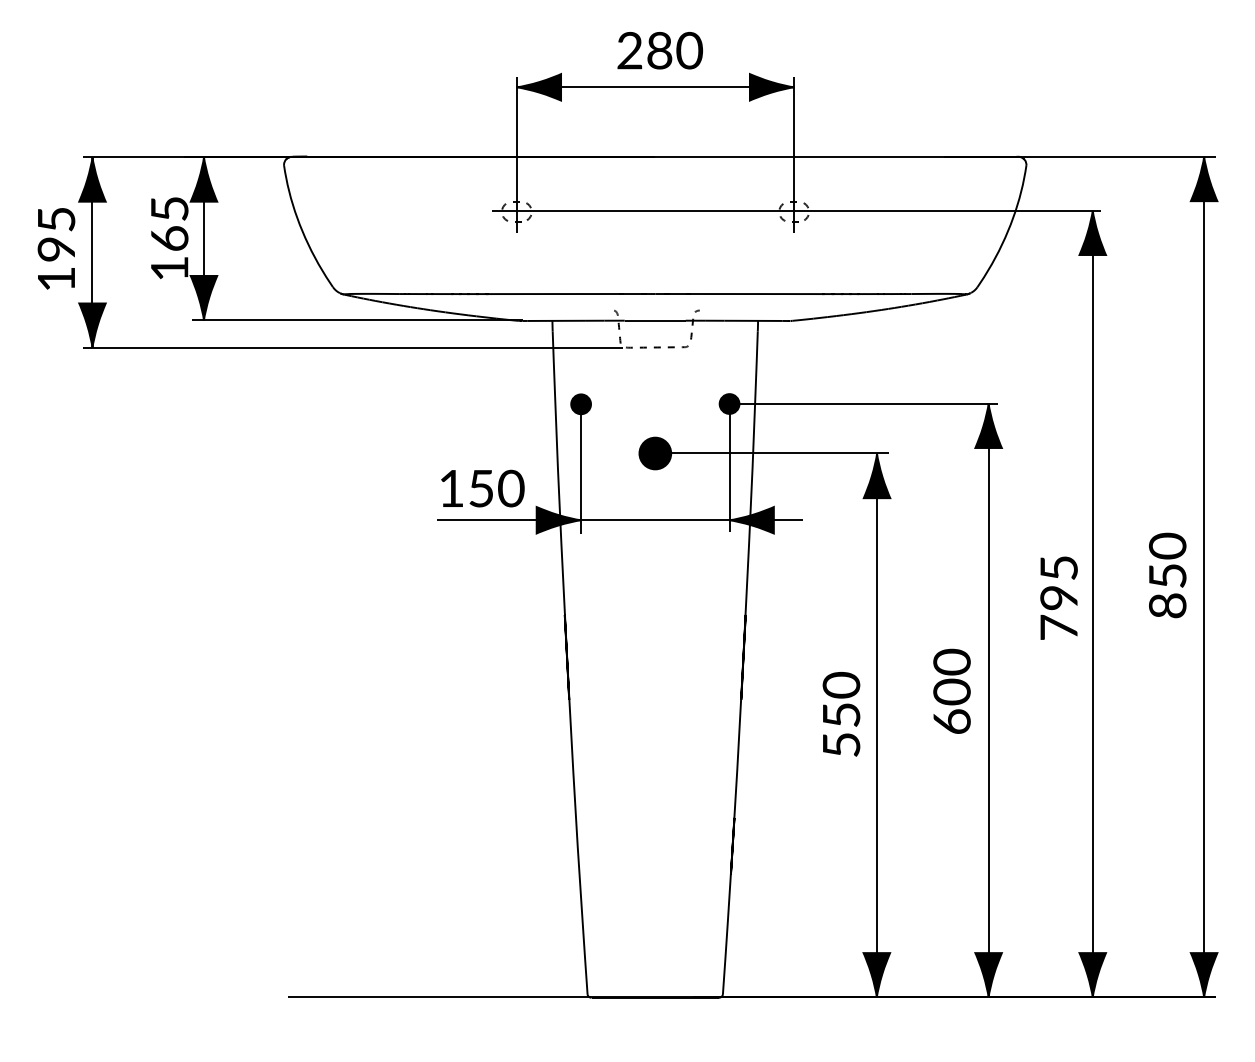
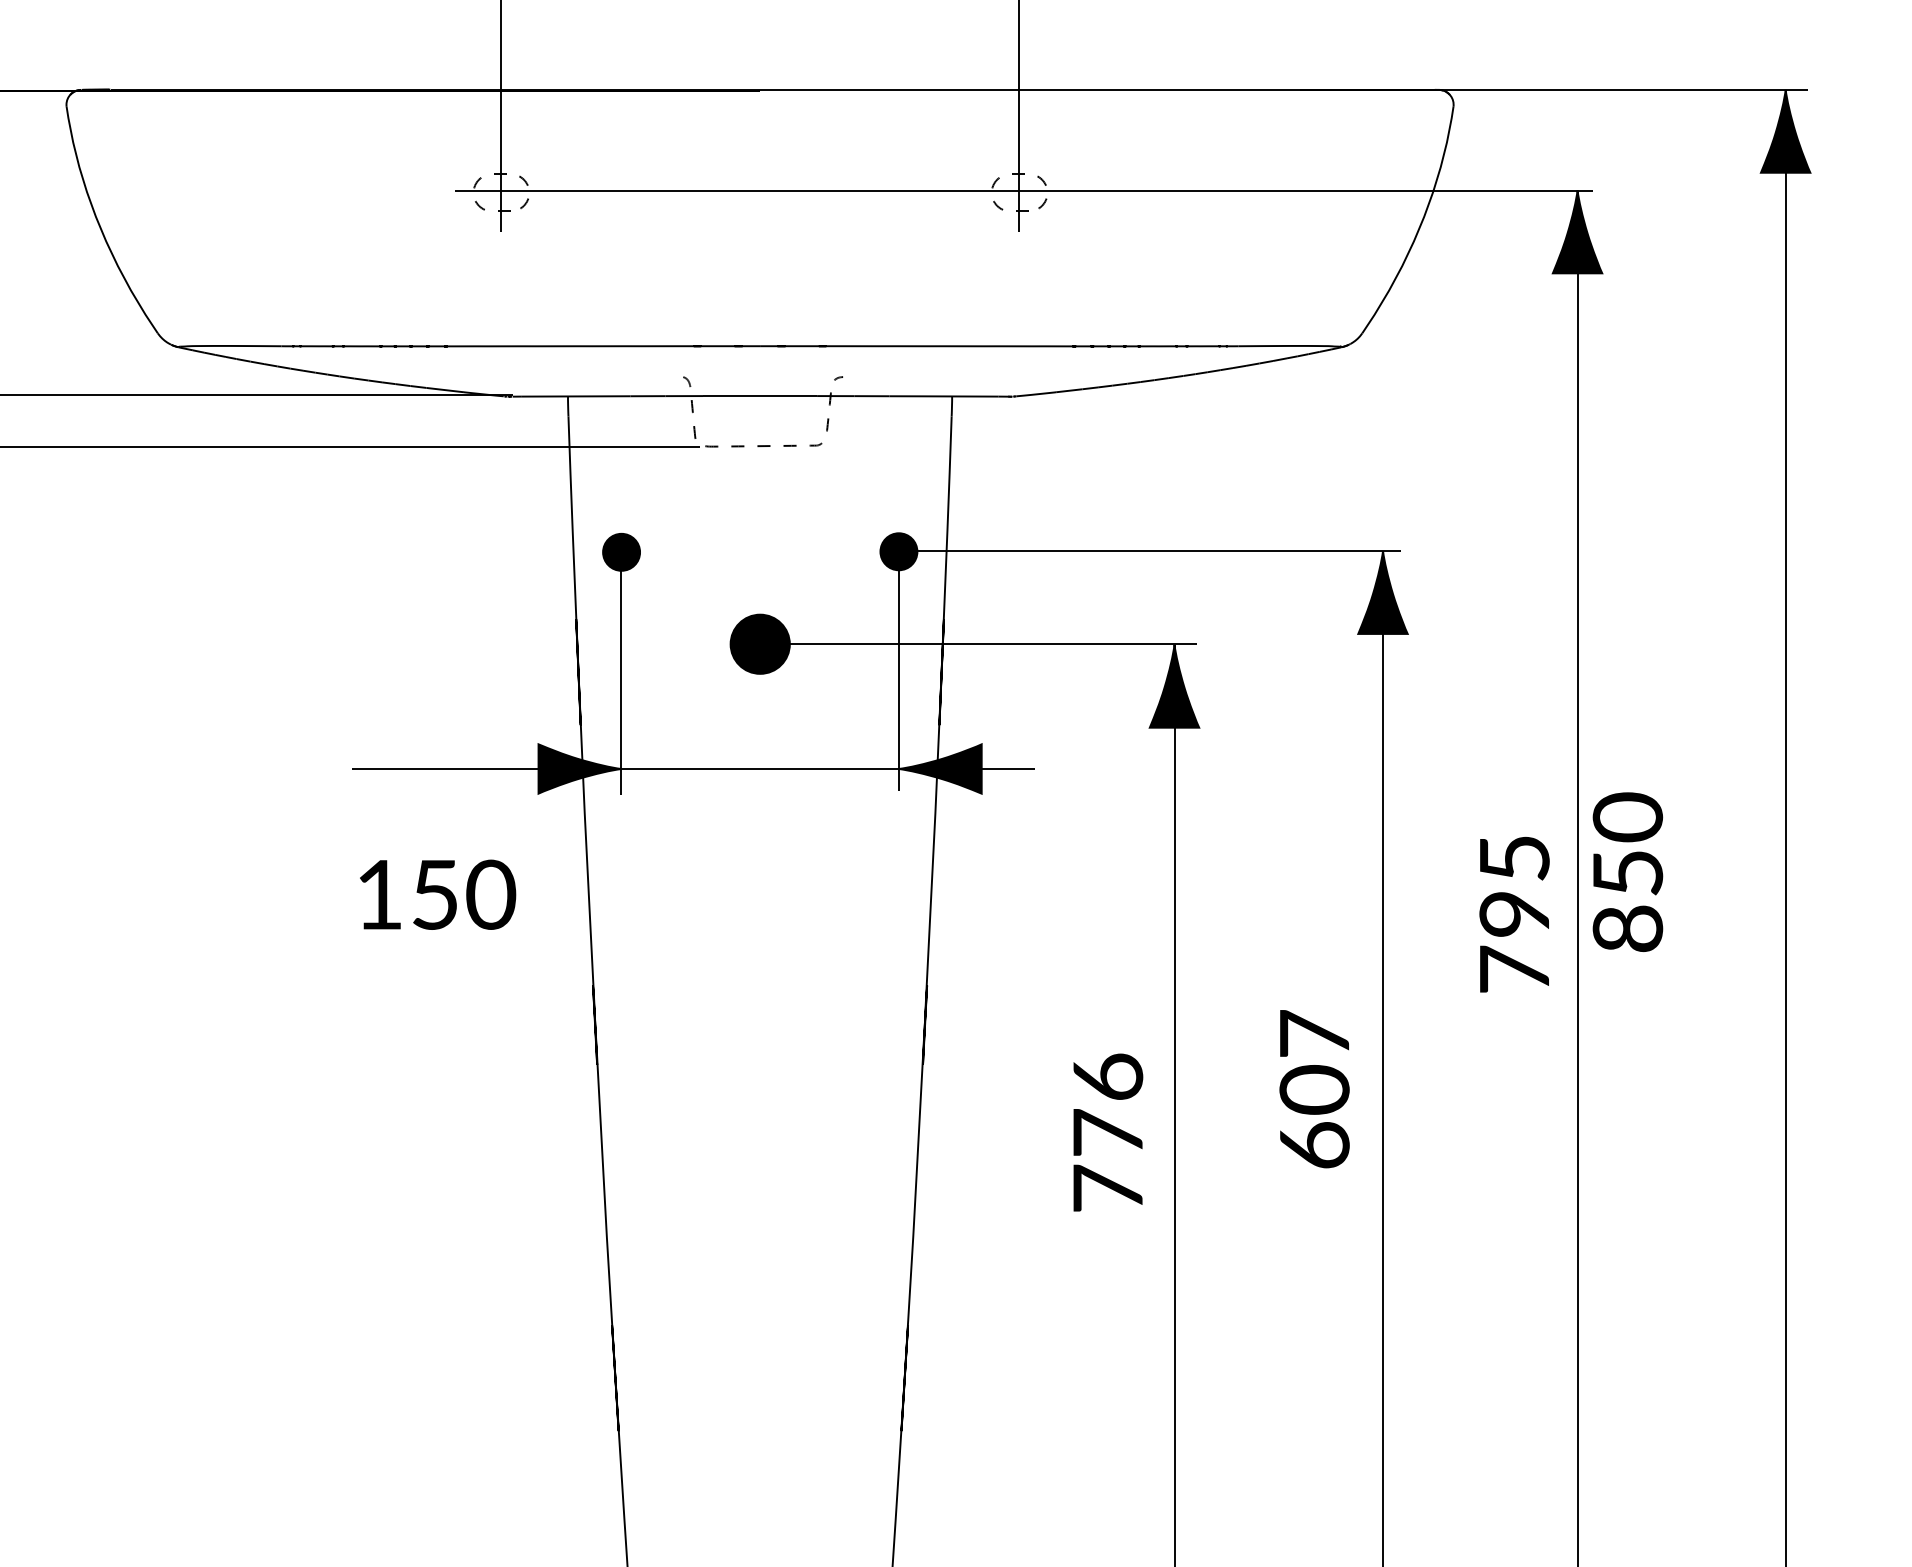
text: (482, 488) -> (437, 894), moved
text: (1167, 575) -> (1627, 872), moved
text: (951, 661) -> (1313, 1032), 600 -> 607
text: (841, 714) -> (1108, 1131), 550 -> 776

